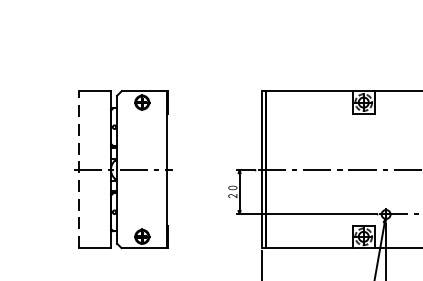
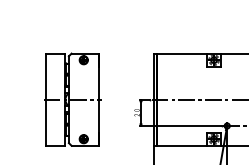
line: (78, 169) -> (46, 99), dashed -> solid

